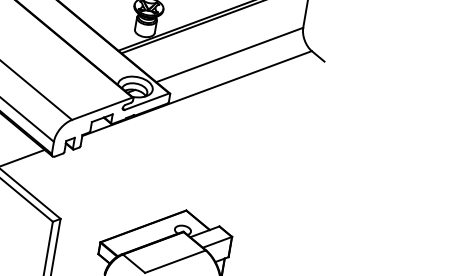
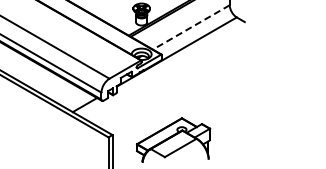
line: (228, 54) -> (190, 27), solid -> dashed

